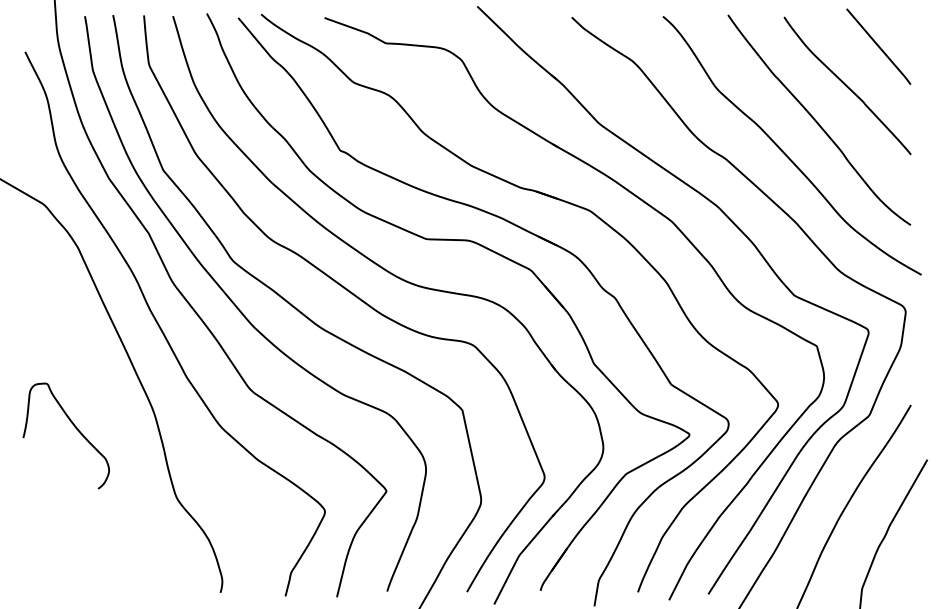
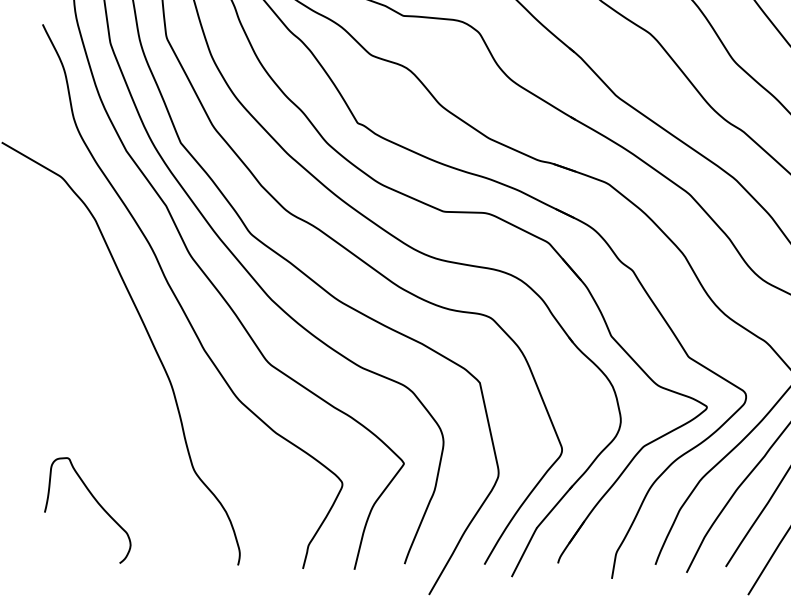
curve: (74, 427) -> (95, 502), moved

